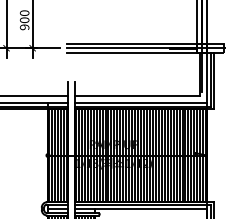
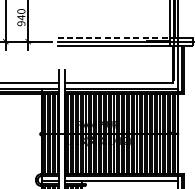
text: (24, 20) -> (21, 17), 900 -> 940
line: (137, 43) -> (118, 37), solid -> dashed

